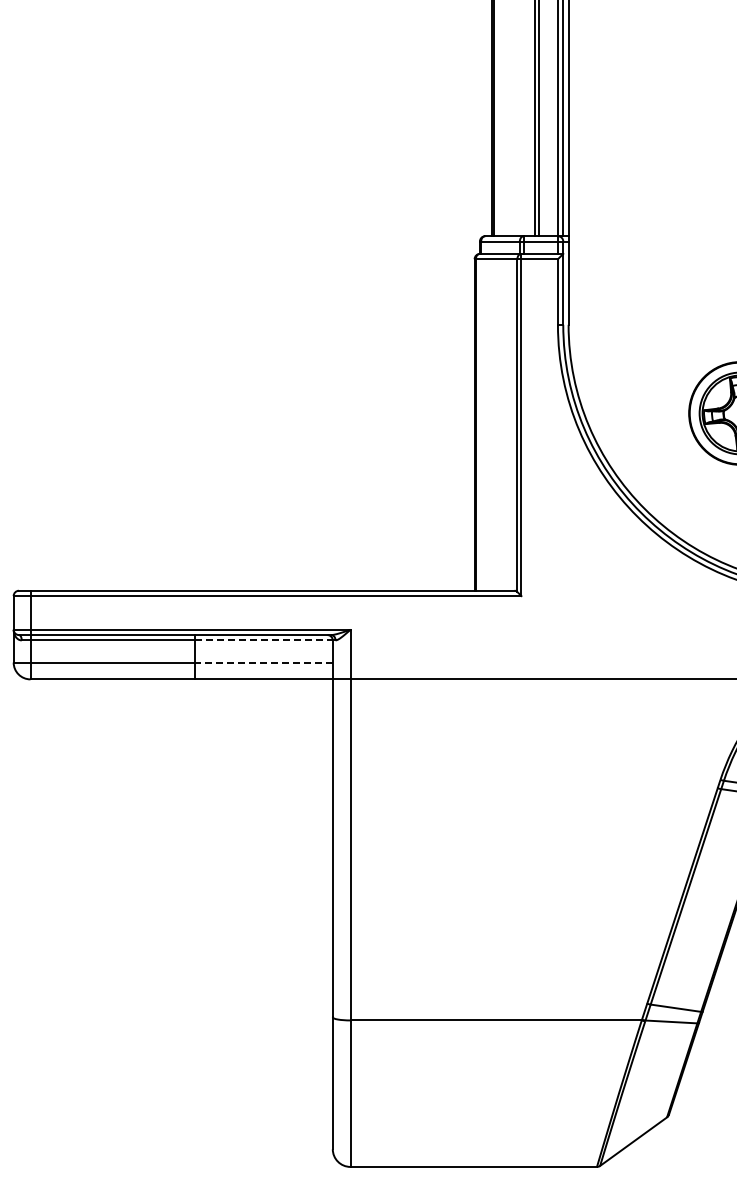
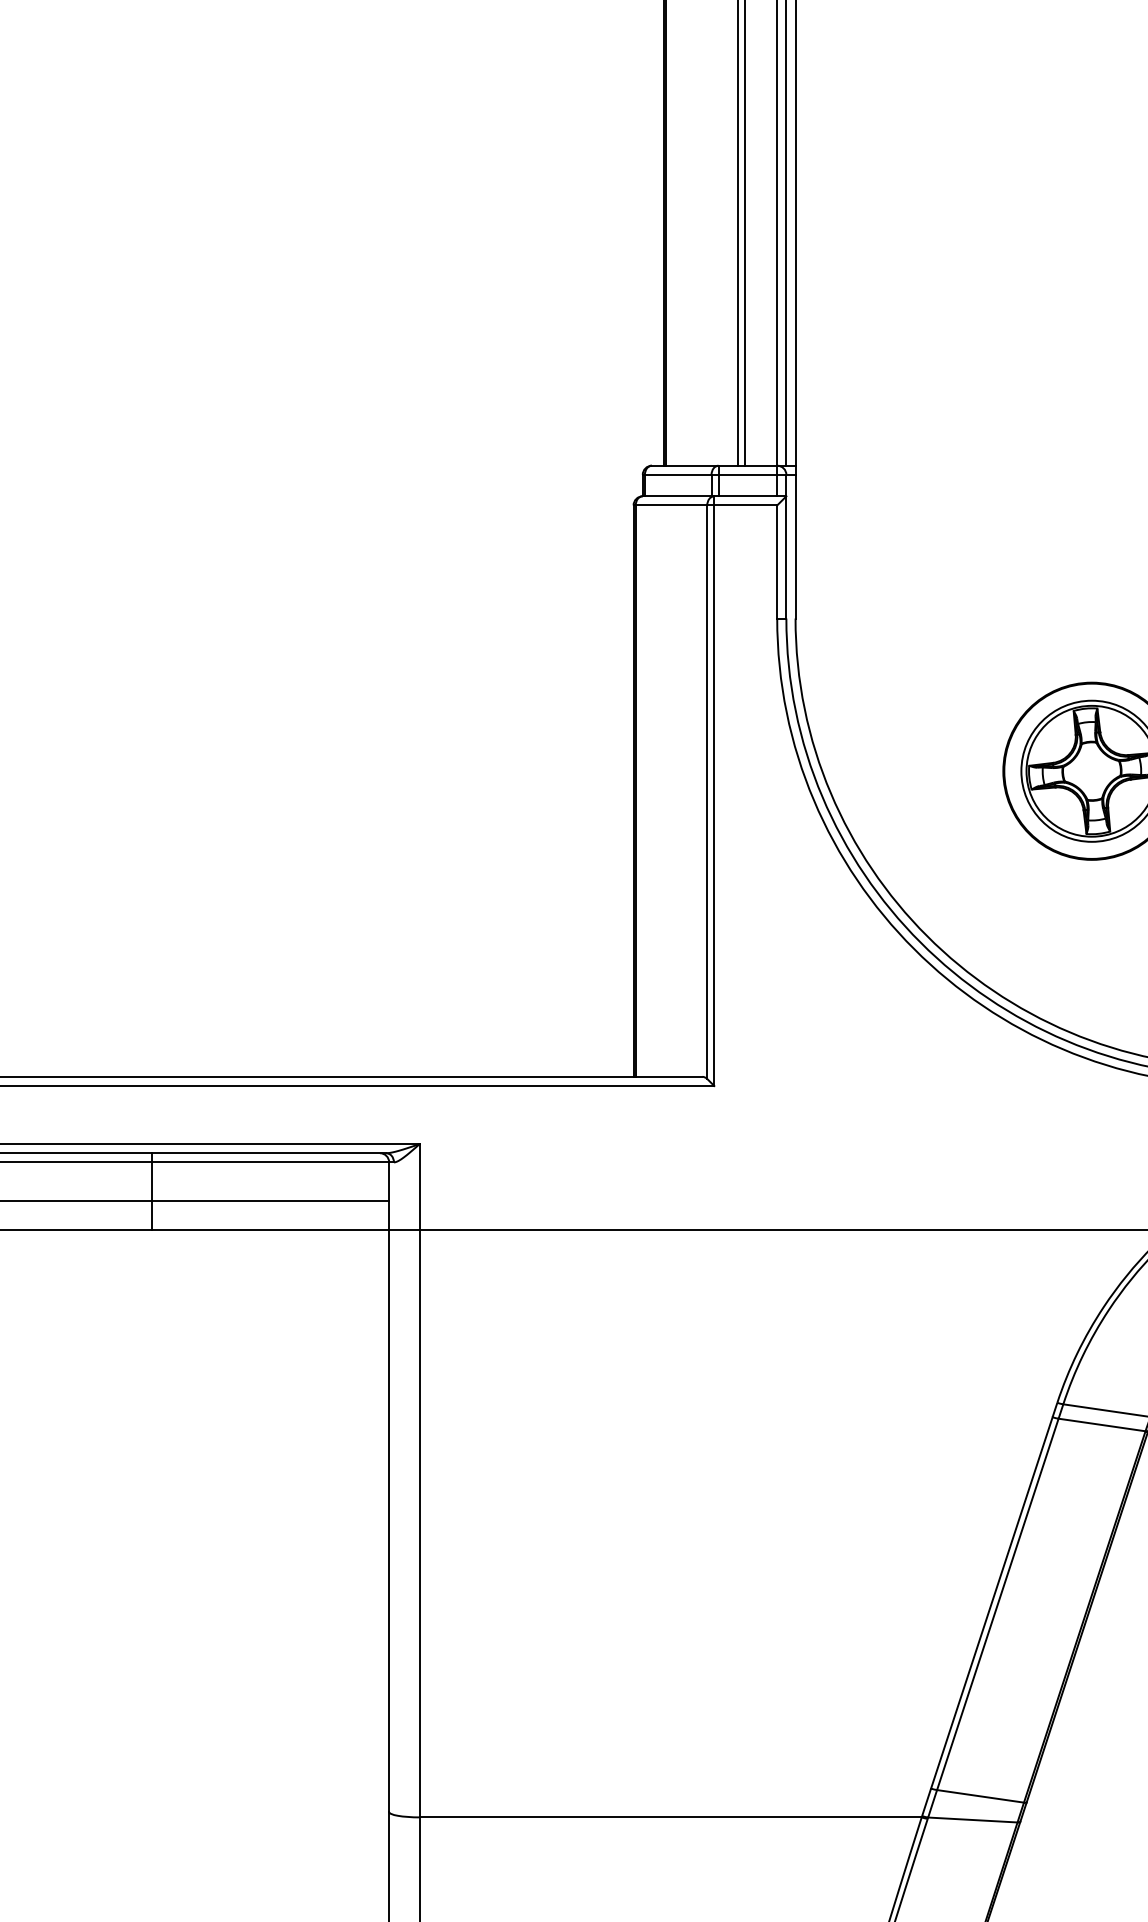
line: (264, 640) -> (271, 1162), dashed -> solid
line: (264, 662) -> (271, 1200), dashed -> solid

